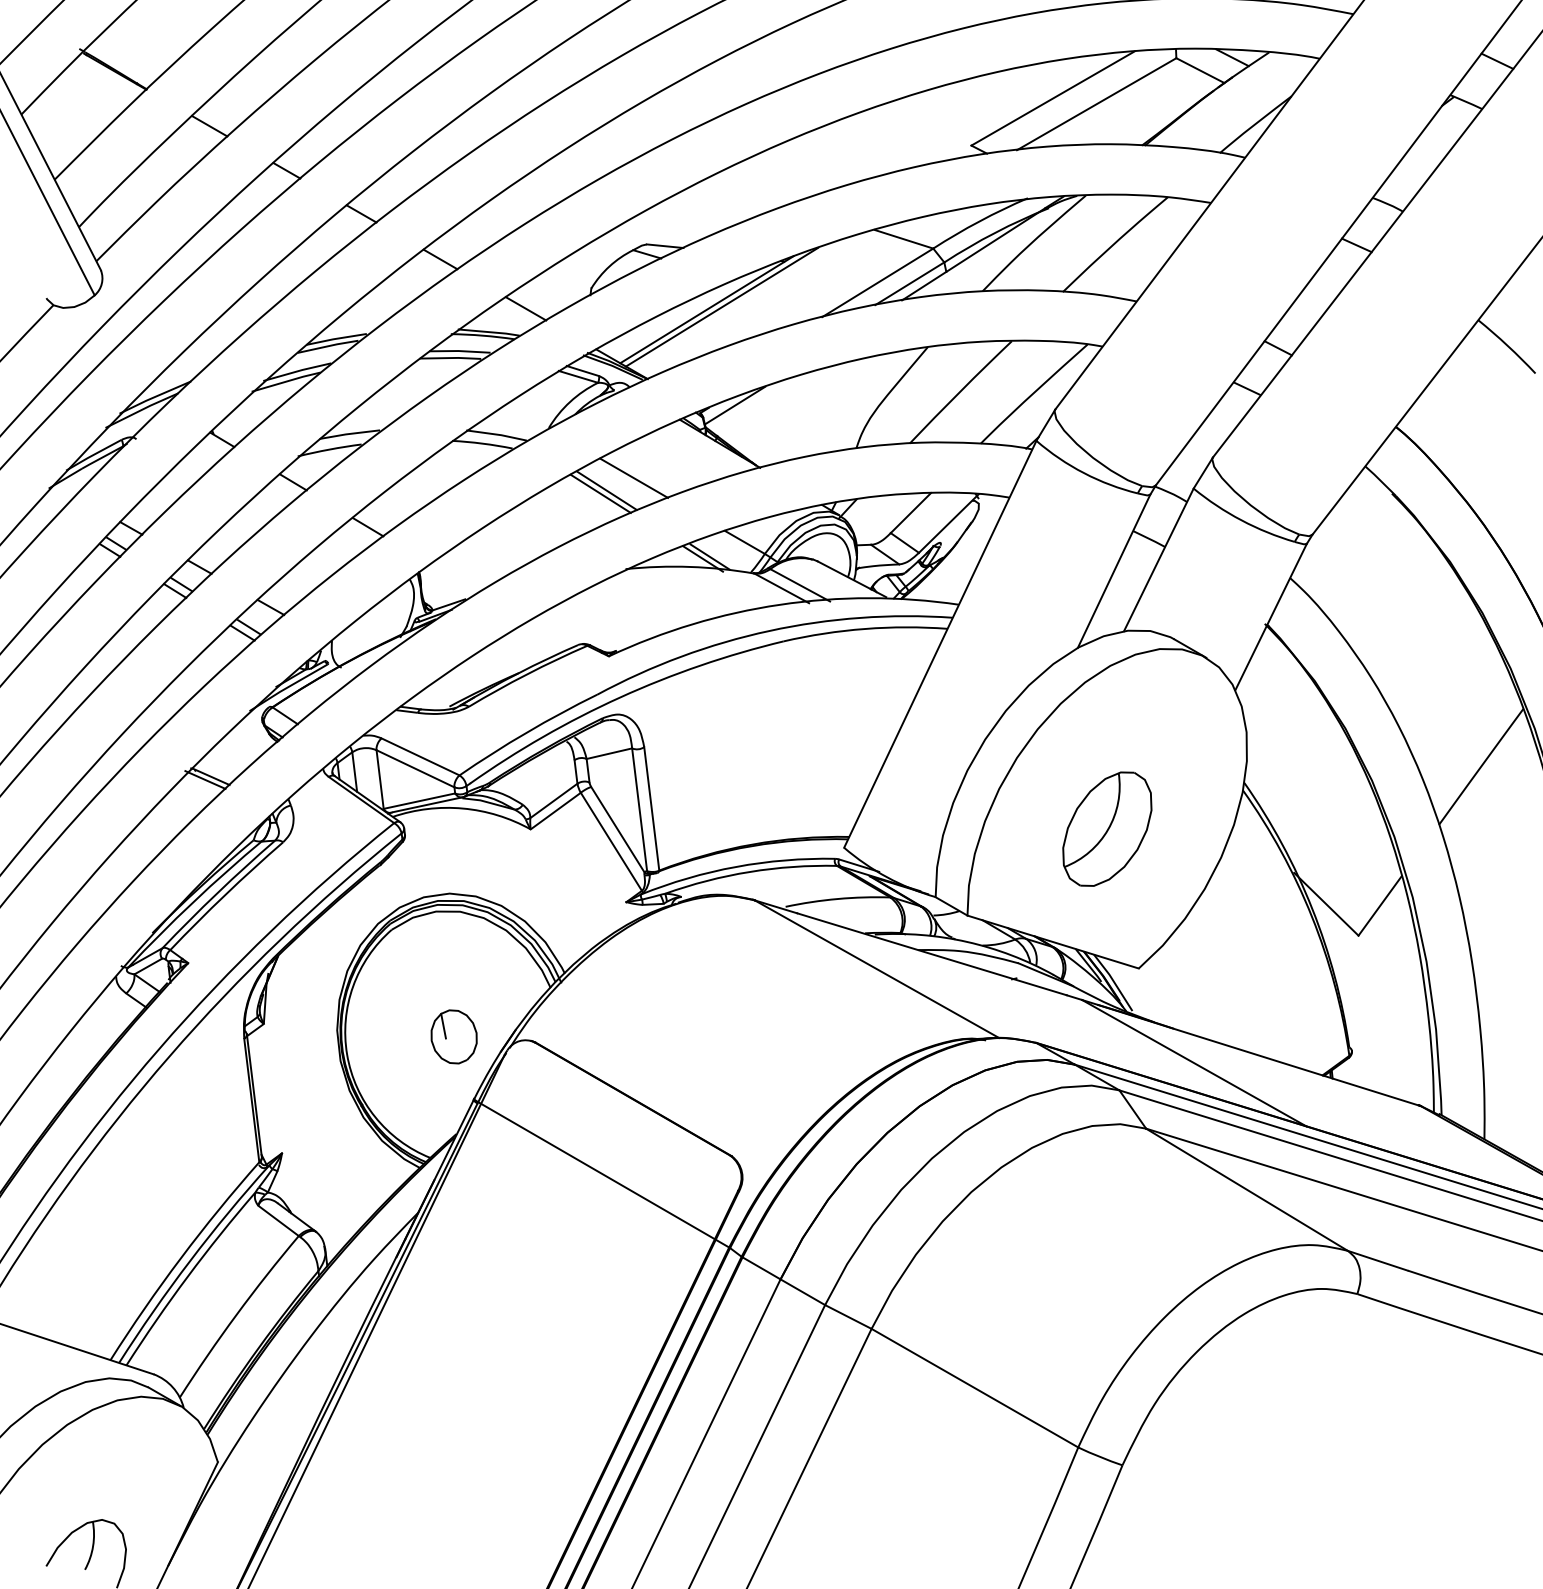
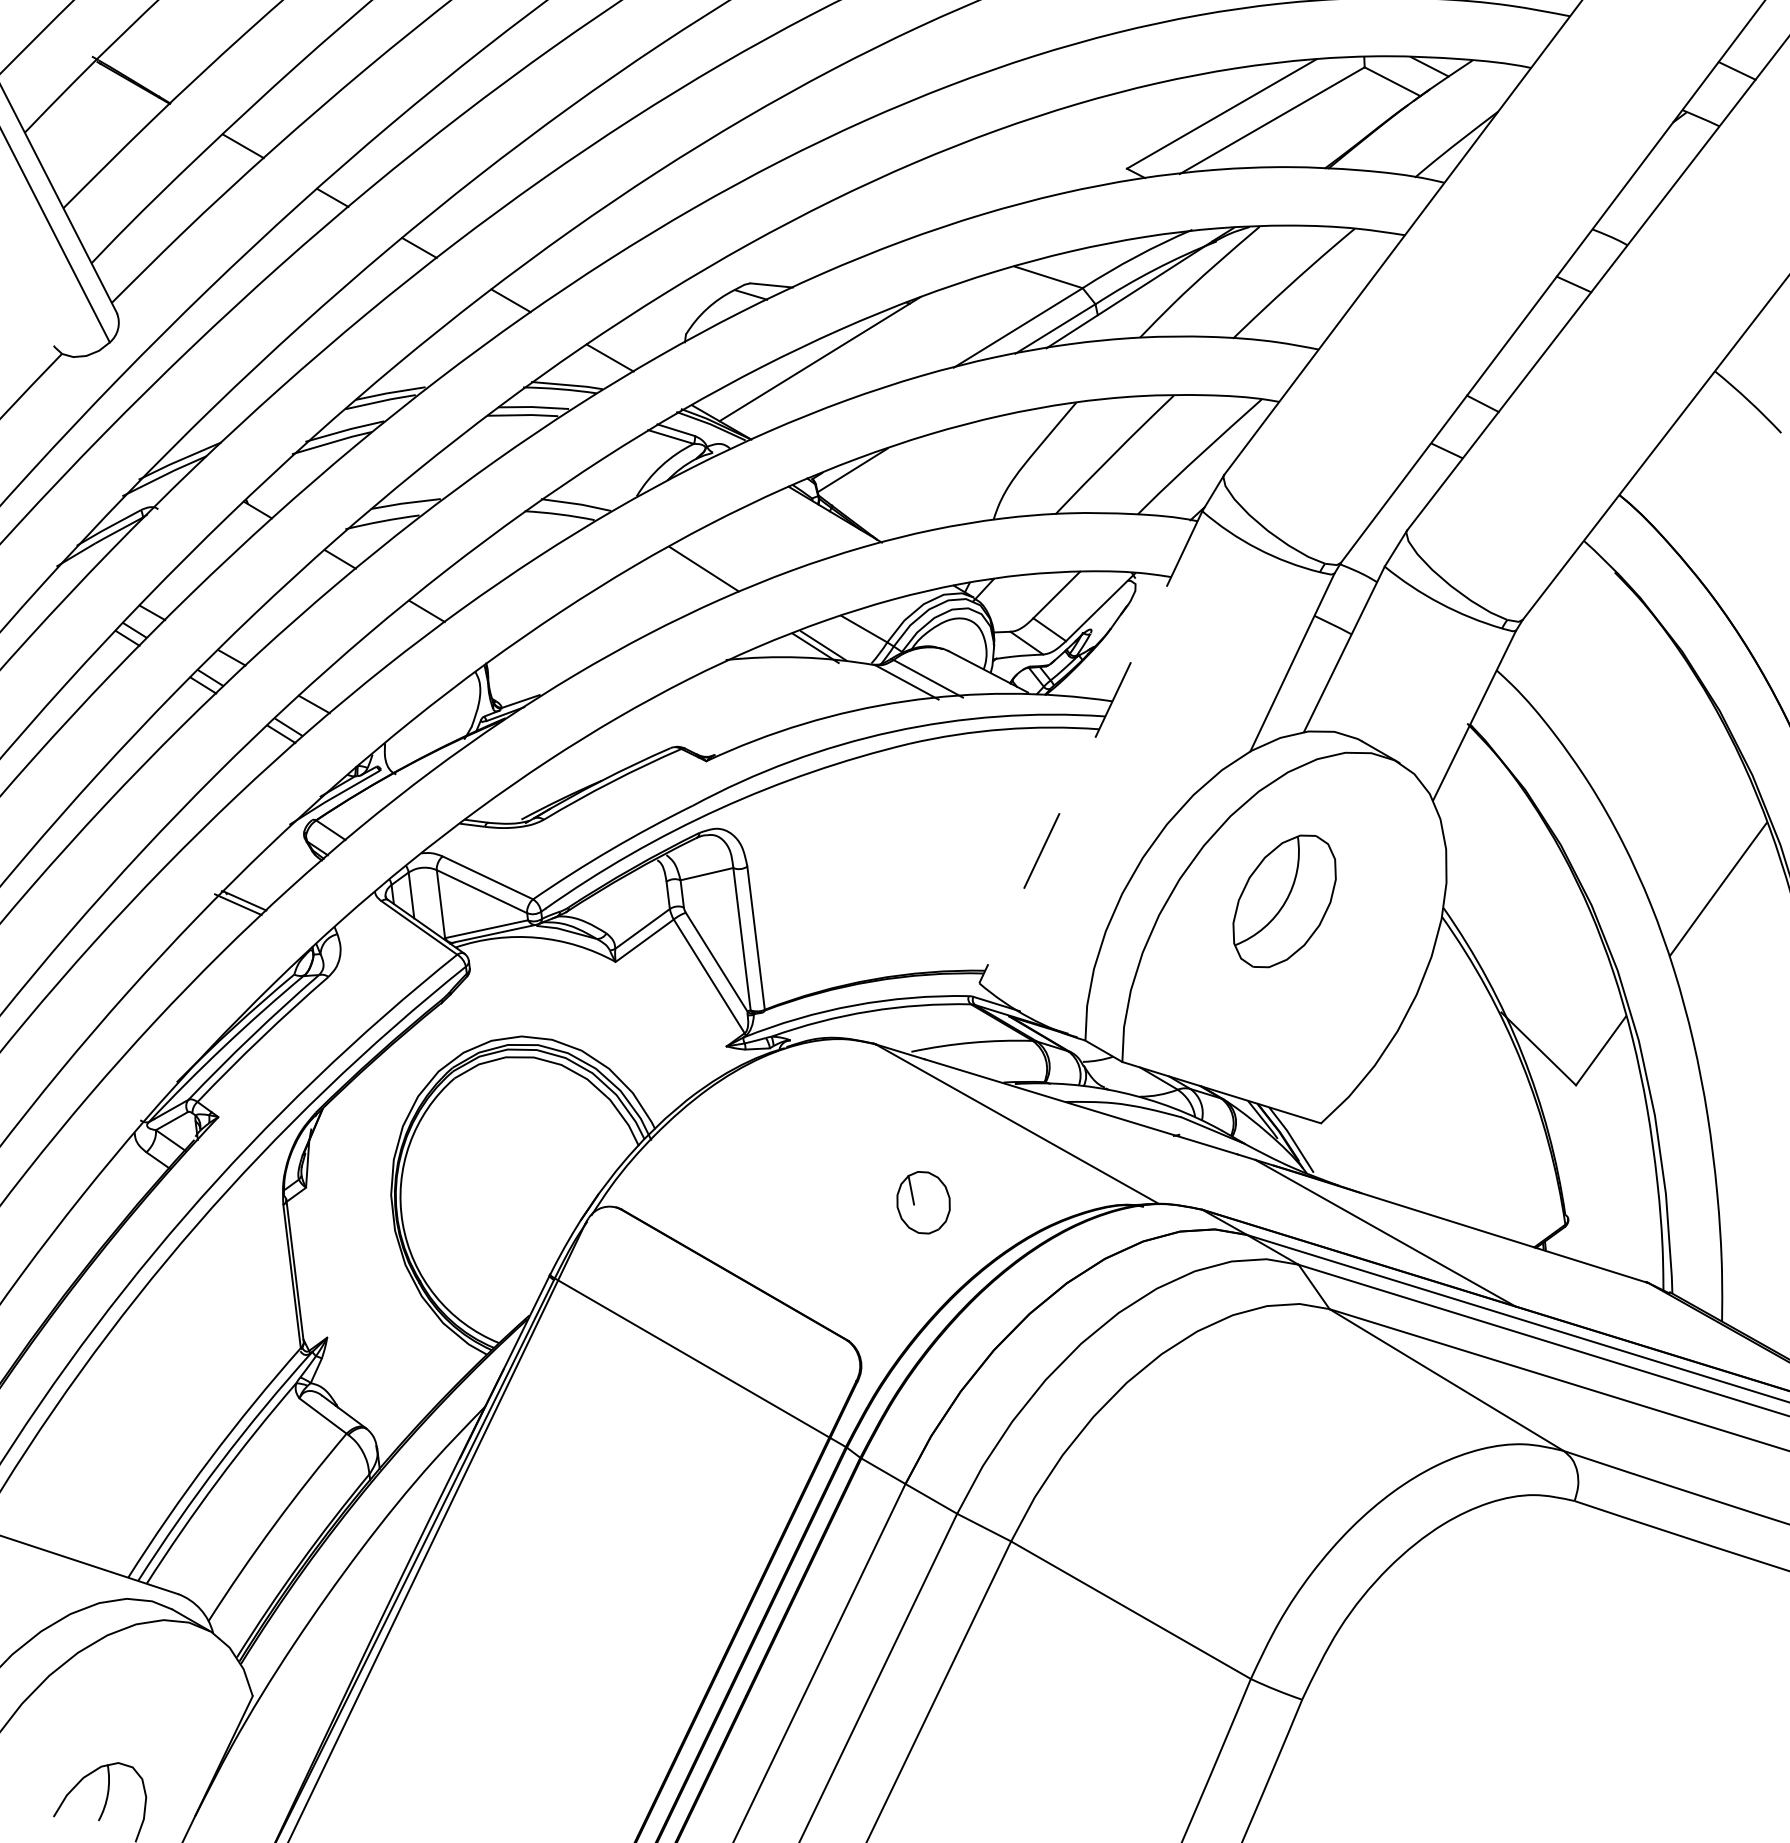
line: (721, 306) -> (836, 355), removed
line: (634, 477) -> (736, 553), removed
line: (600, 493) -> (696, 572), removed
line: (940, 644) -> (1091, 747), solid -> dashed
part: (1107, 828) -> (1284, 900), moved
part: (453, 1036) -> (922, 1202), moved

